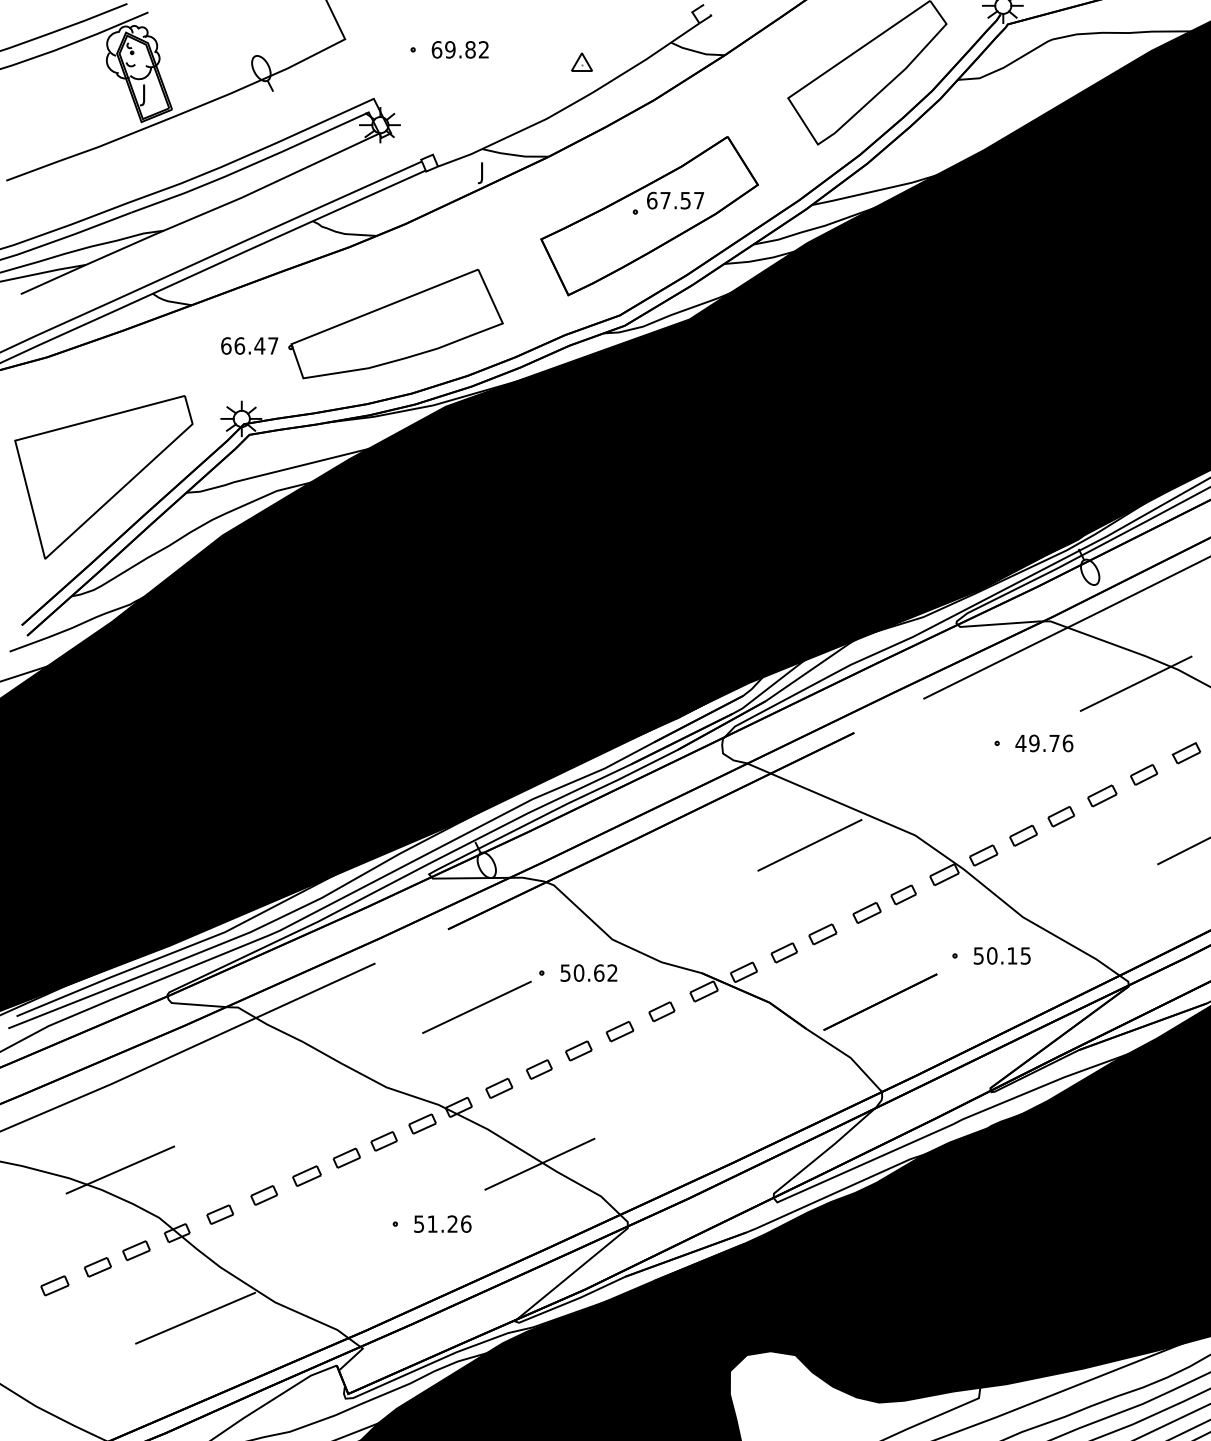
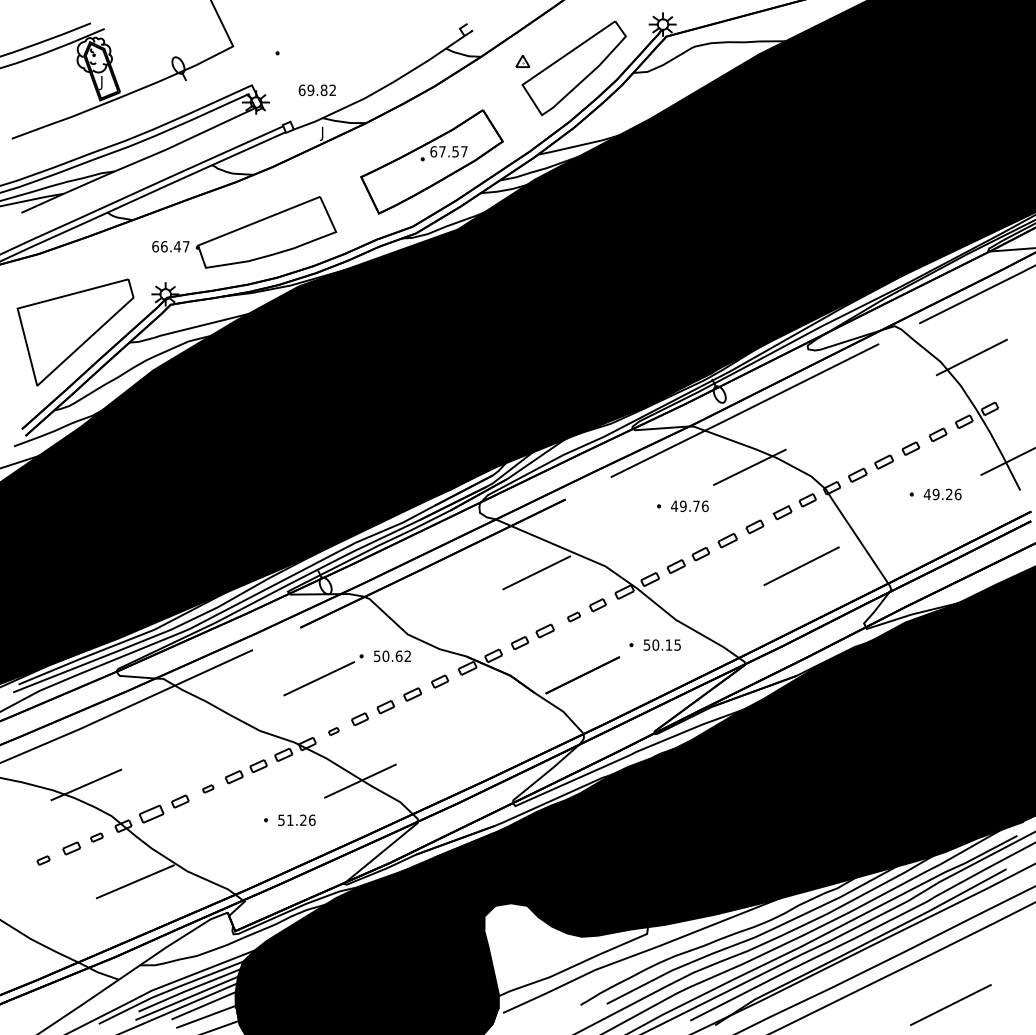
text: (458, 48) -> (316, 89), moved
part: (581, 62) -> (522, 61), moved
part: (866, 912) -> (573, 616), size x0.7
part: (498, 1088) -> (333, 731), size x0.6
part: (307, 1175) -> (208, 788), size x0.6
part: (220, 1213) -> (151, 813), size x1.4
part: (135, 1250) -> (96, 837), size x0.7
part: (54, 1285) -> (43, 860), size x0.7

